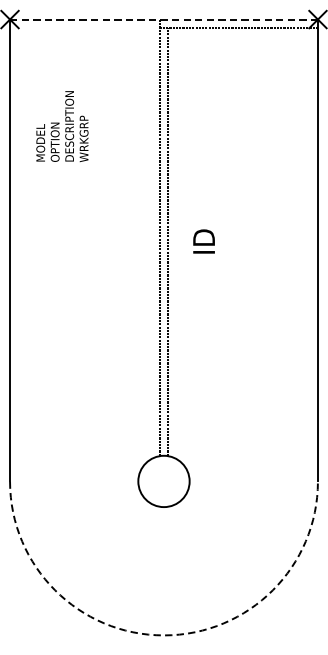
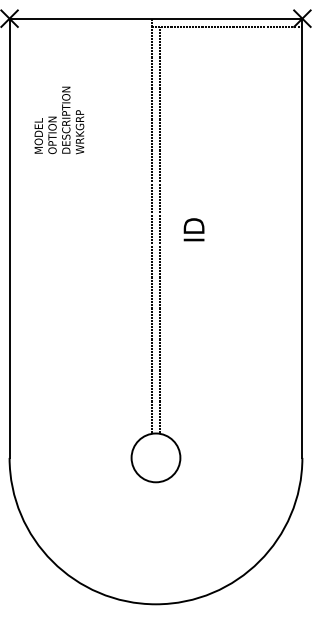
line: (164, 19) -> (156, 18), dashed -> solid
arc: (163, 635) -> (155, 604), dashed -> solid

